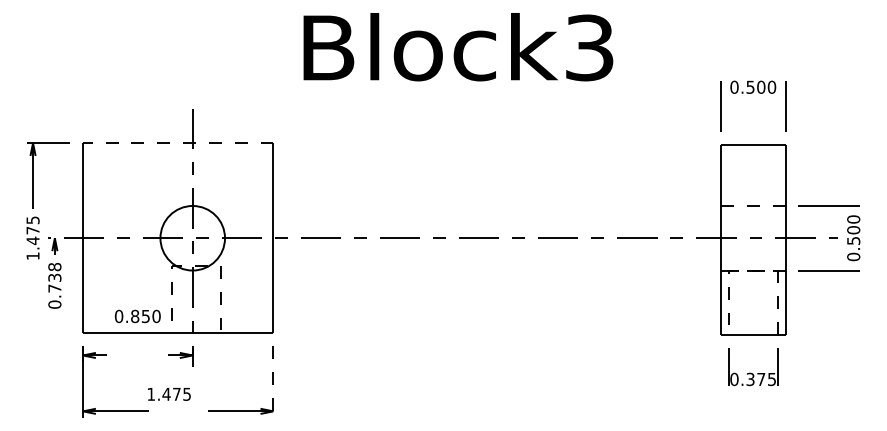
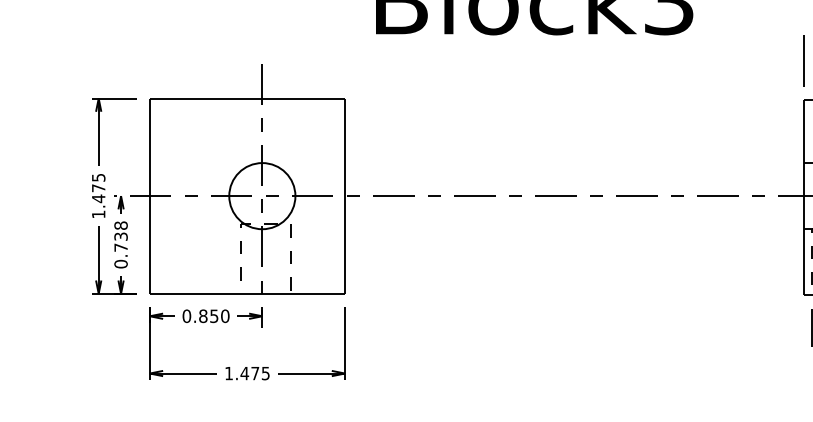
line: (177, 143) -> (246, 99), dashed -> solid
part: (33, 300) -> (99, 259), added
text: (137, 316) -> (205, 316), moved
line: (273, 382) -> (345, 343), dashed -> solid
text: (169, 394) -> (247, 373), moved

